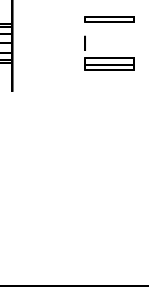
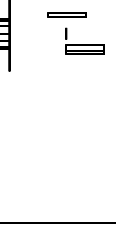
part: (109, 19) -> (67, 15), moved

